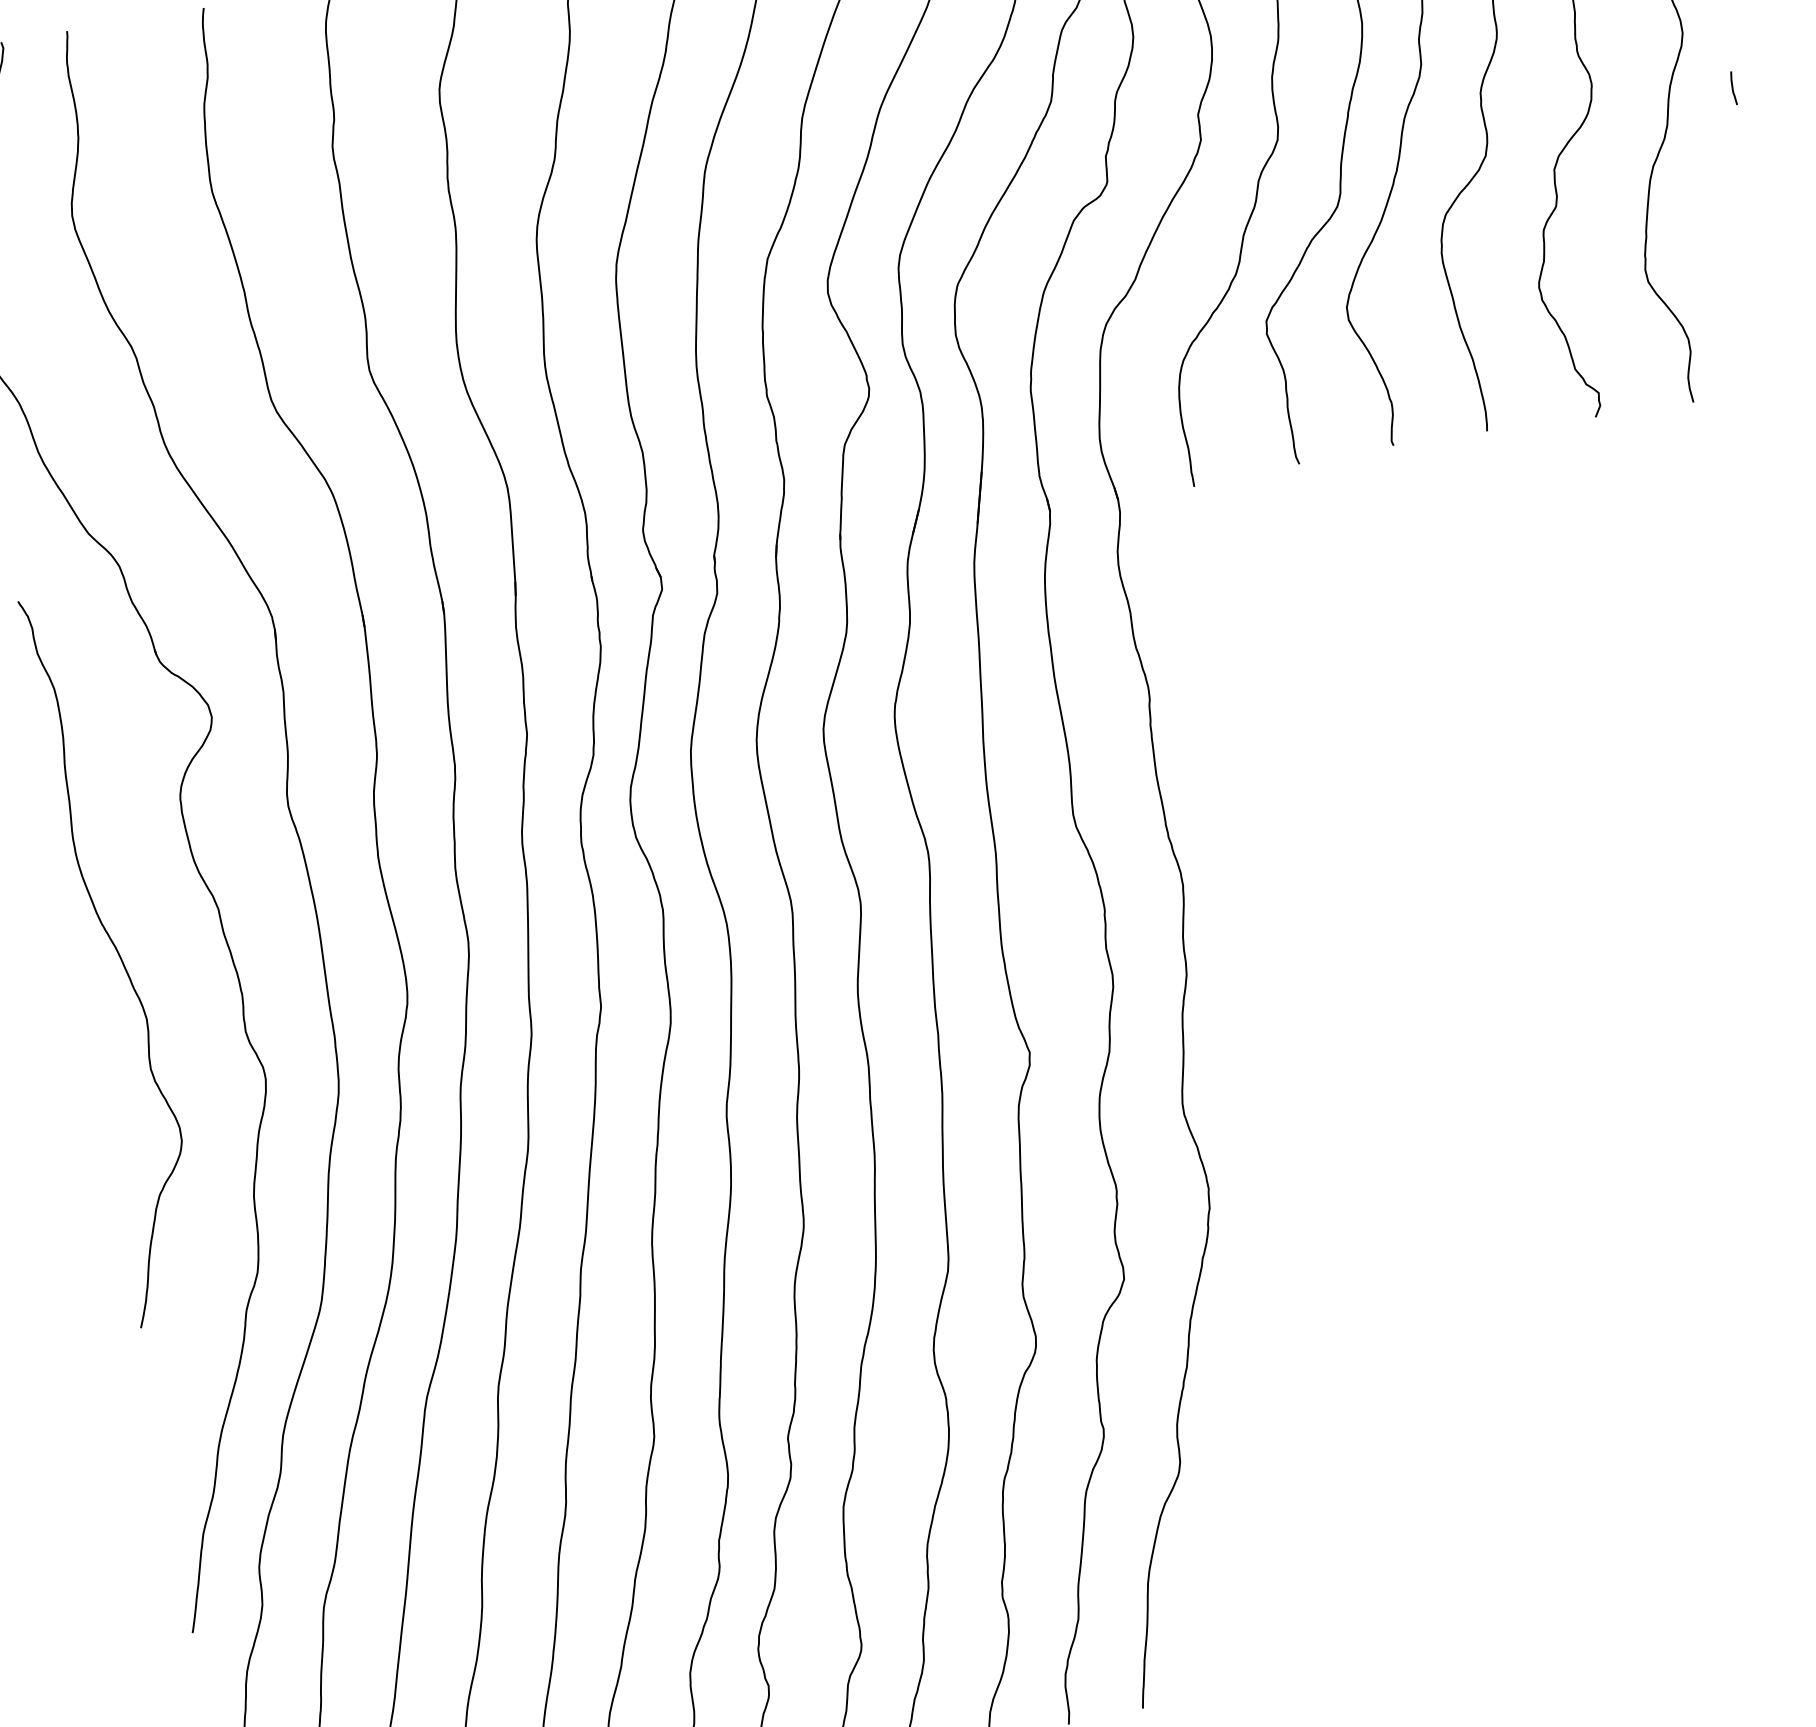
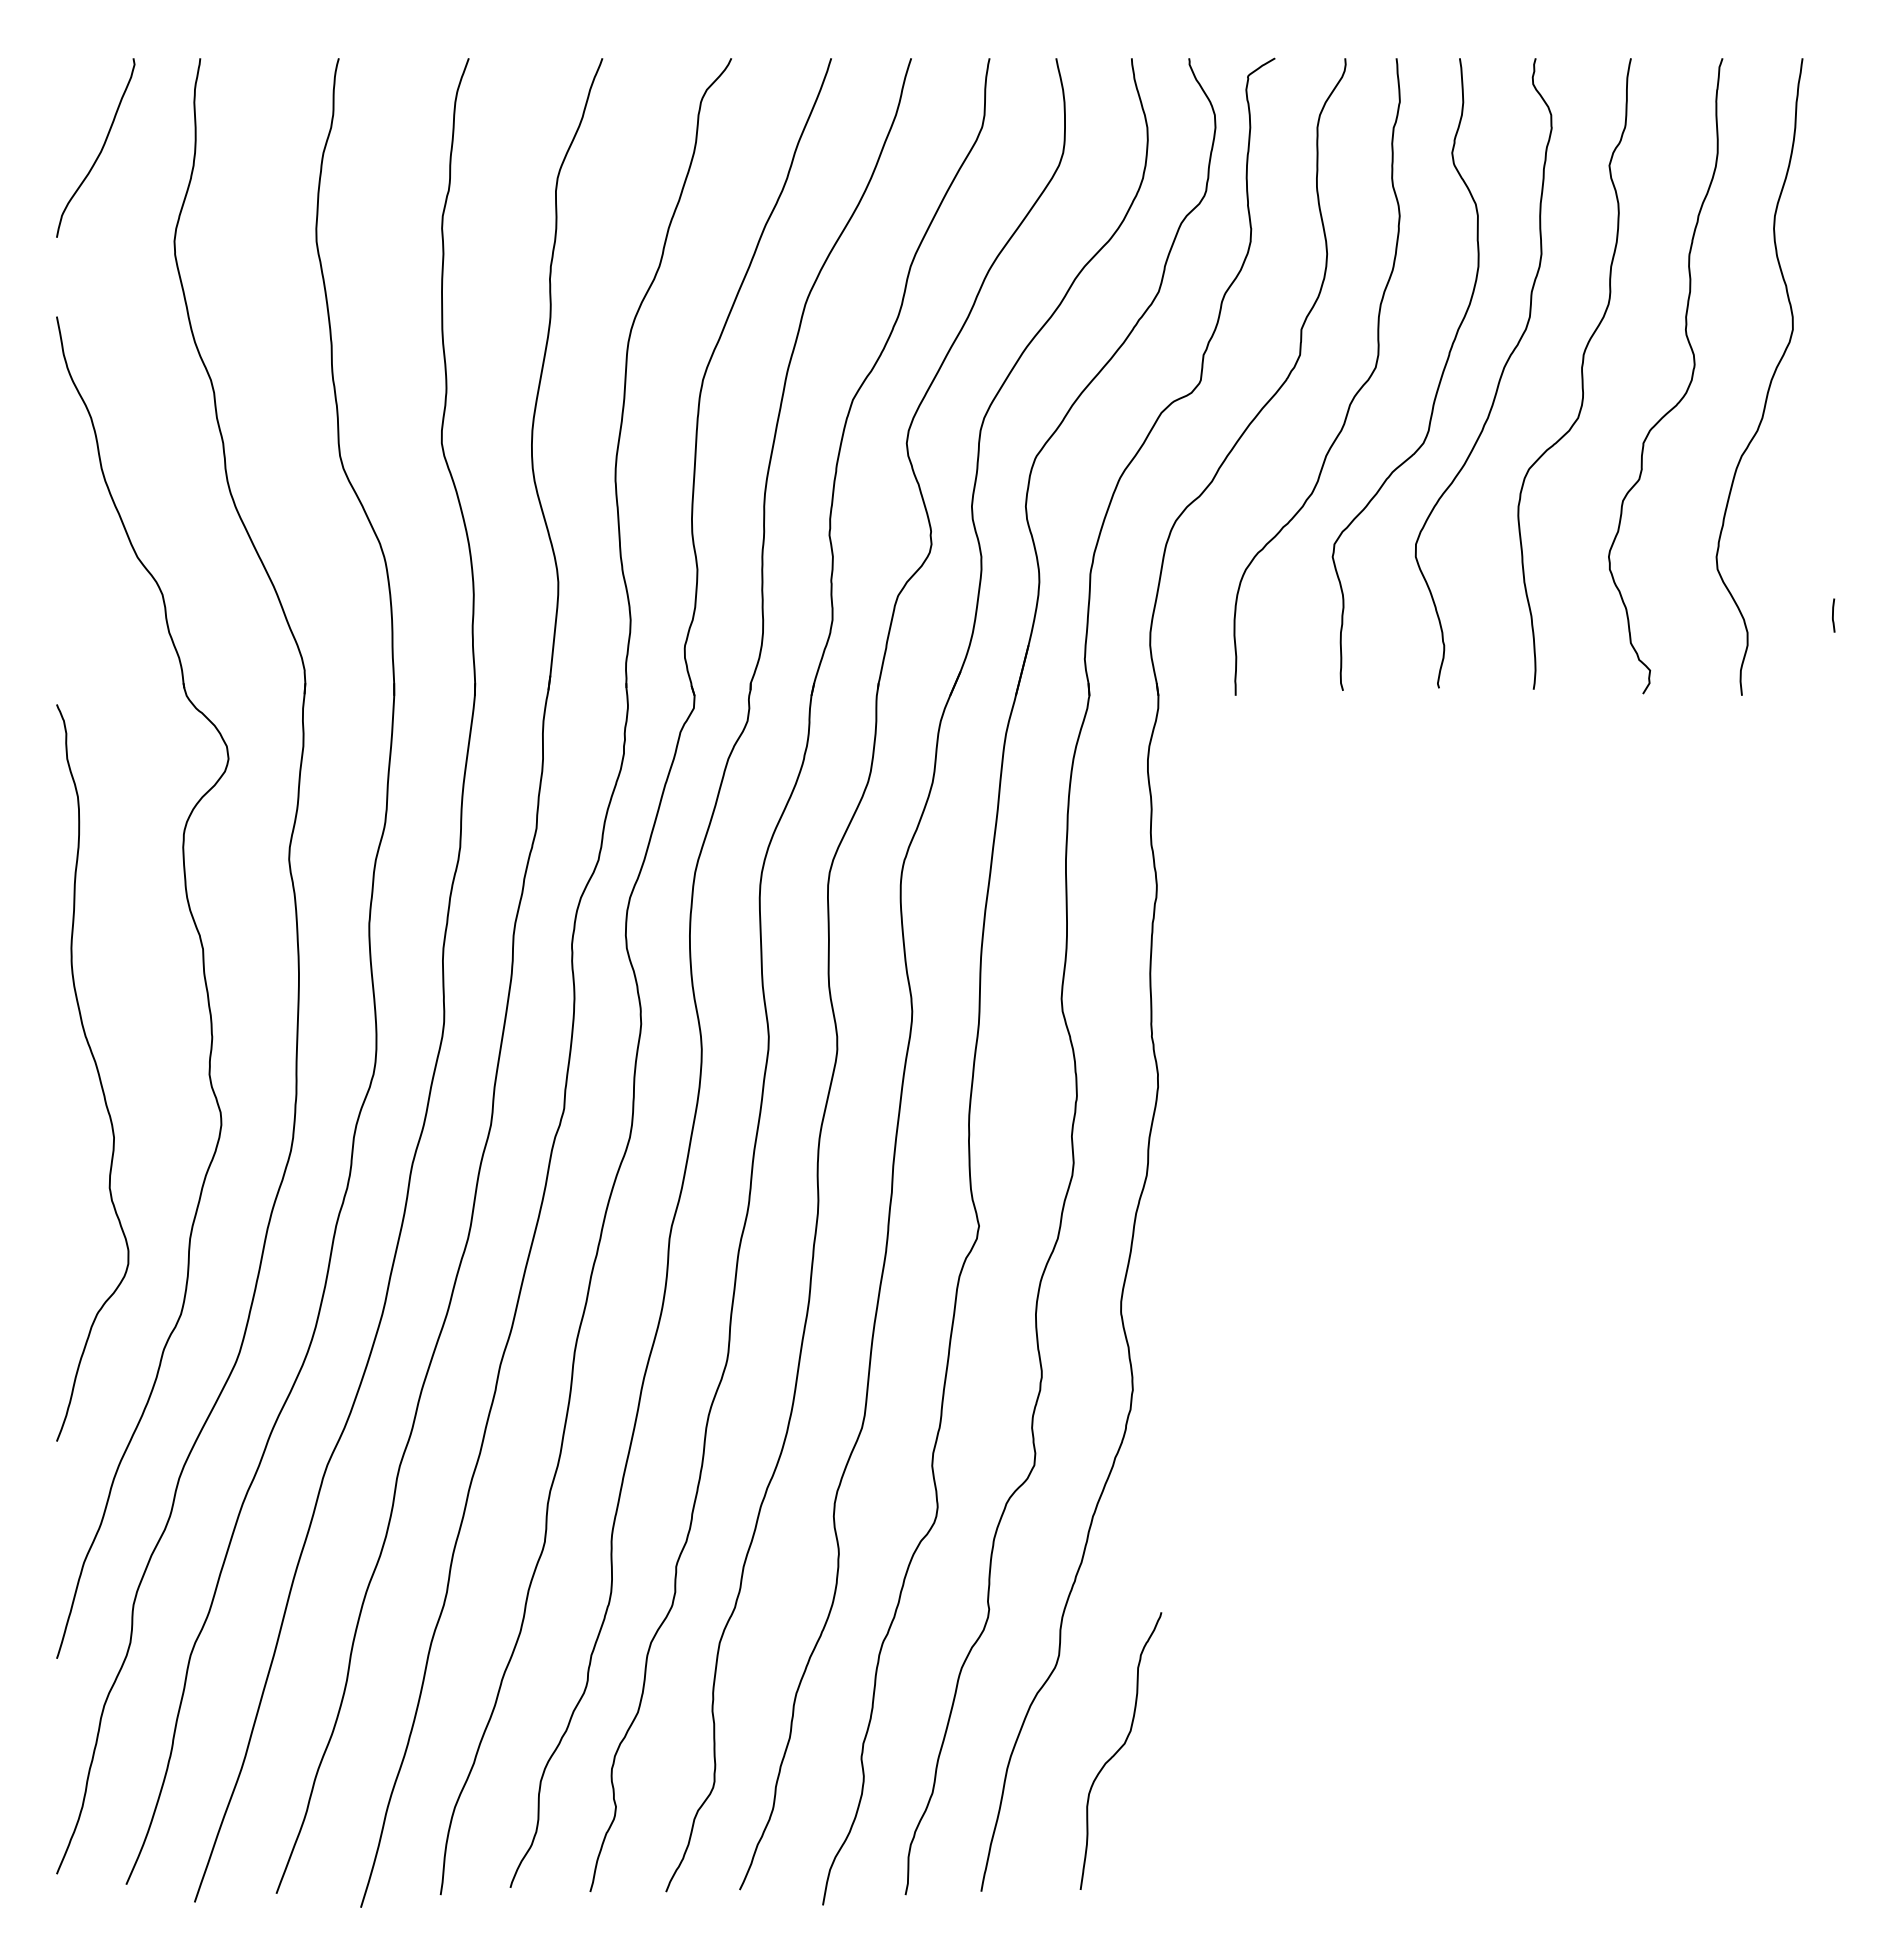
curve: (1733, 88) -> (1833, 615), moved
curve: (118, 955) -> (96, 1070), moved
curve: (1256, 1545) -> (1120, 1749), added

